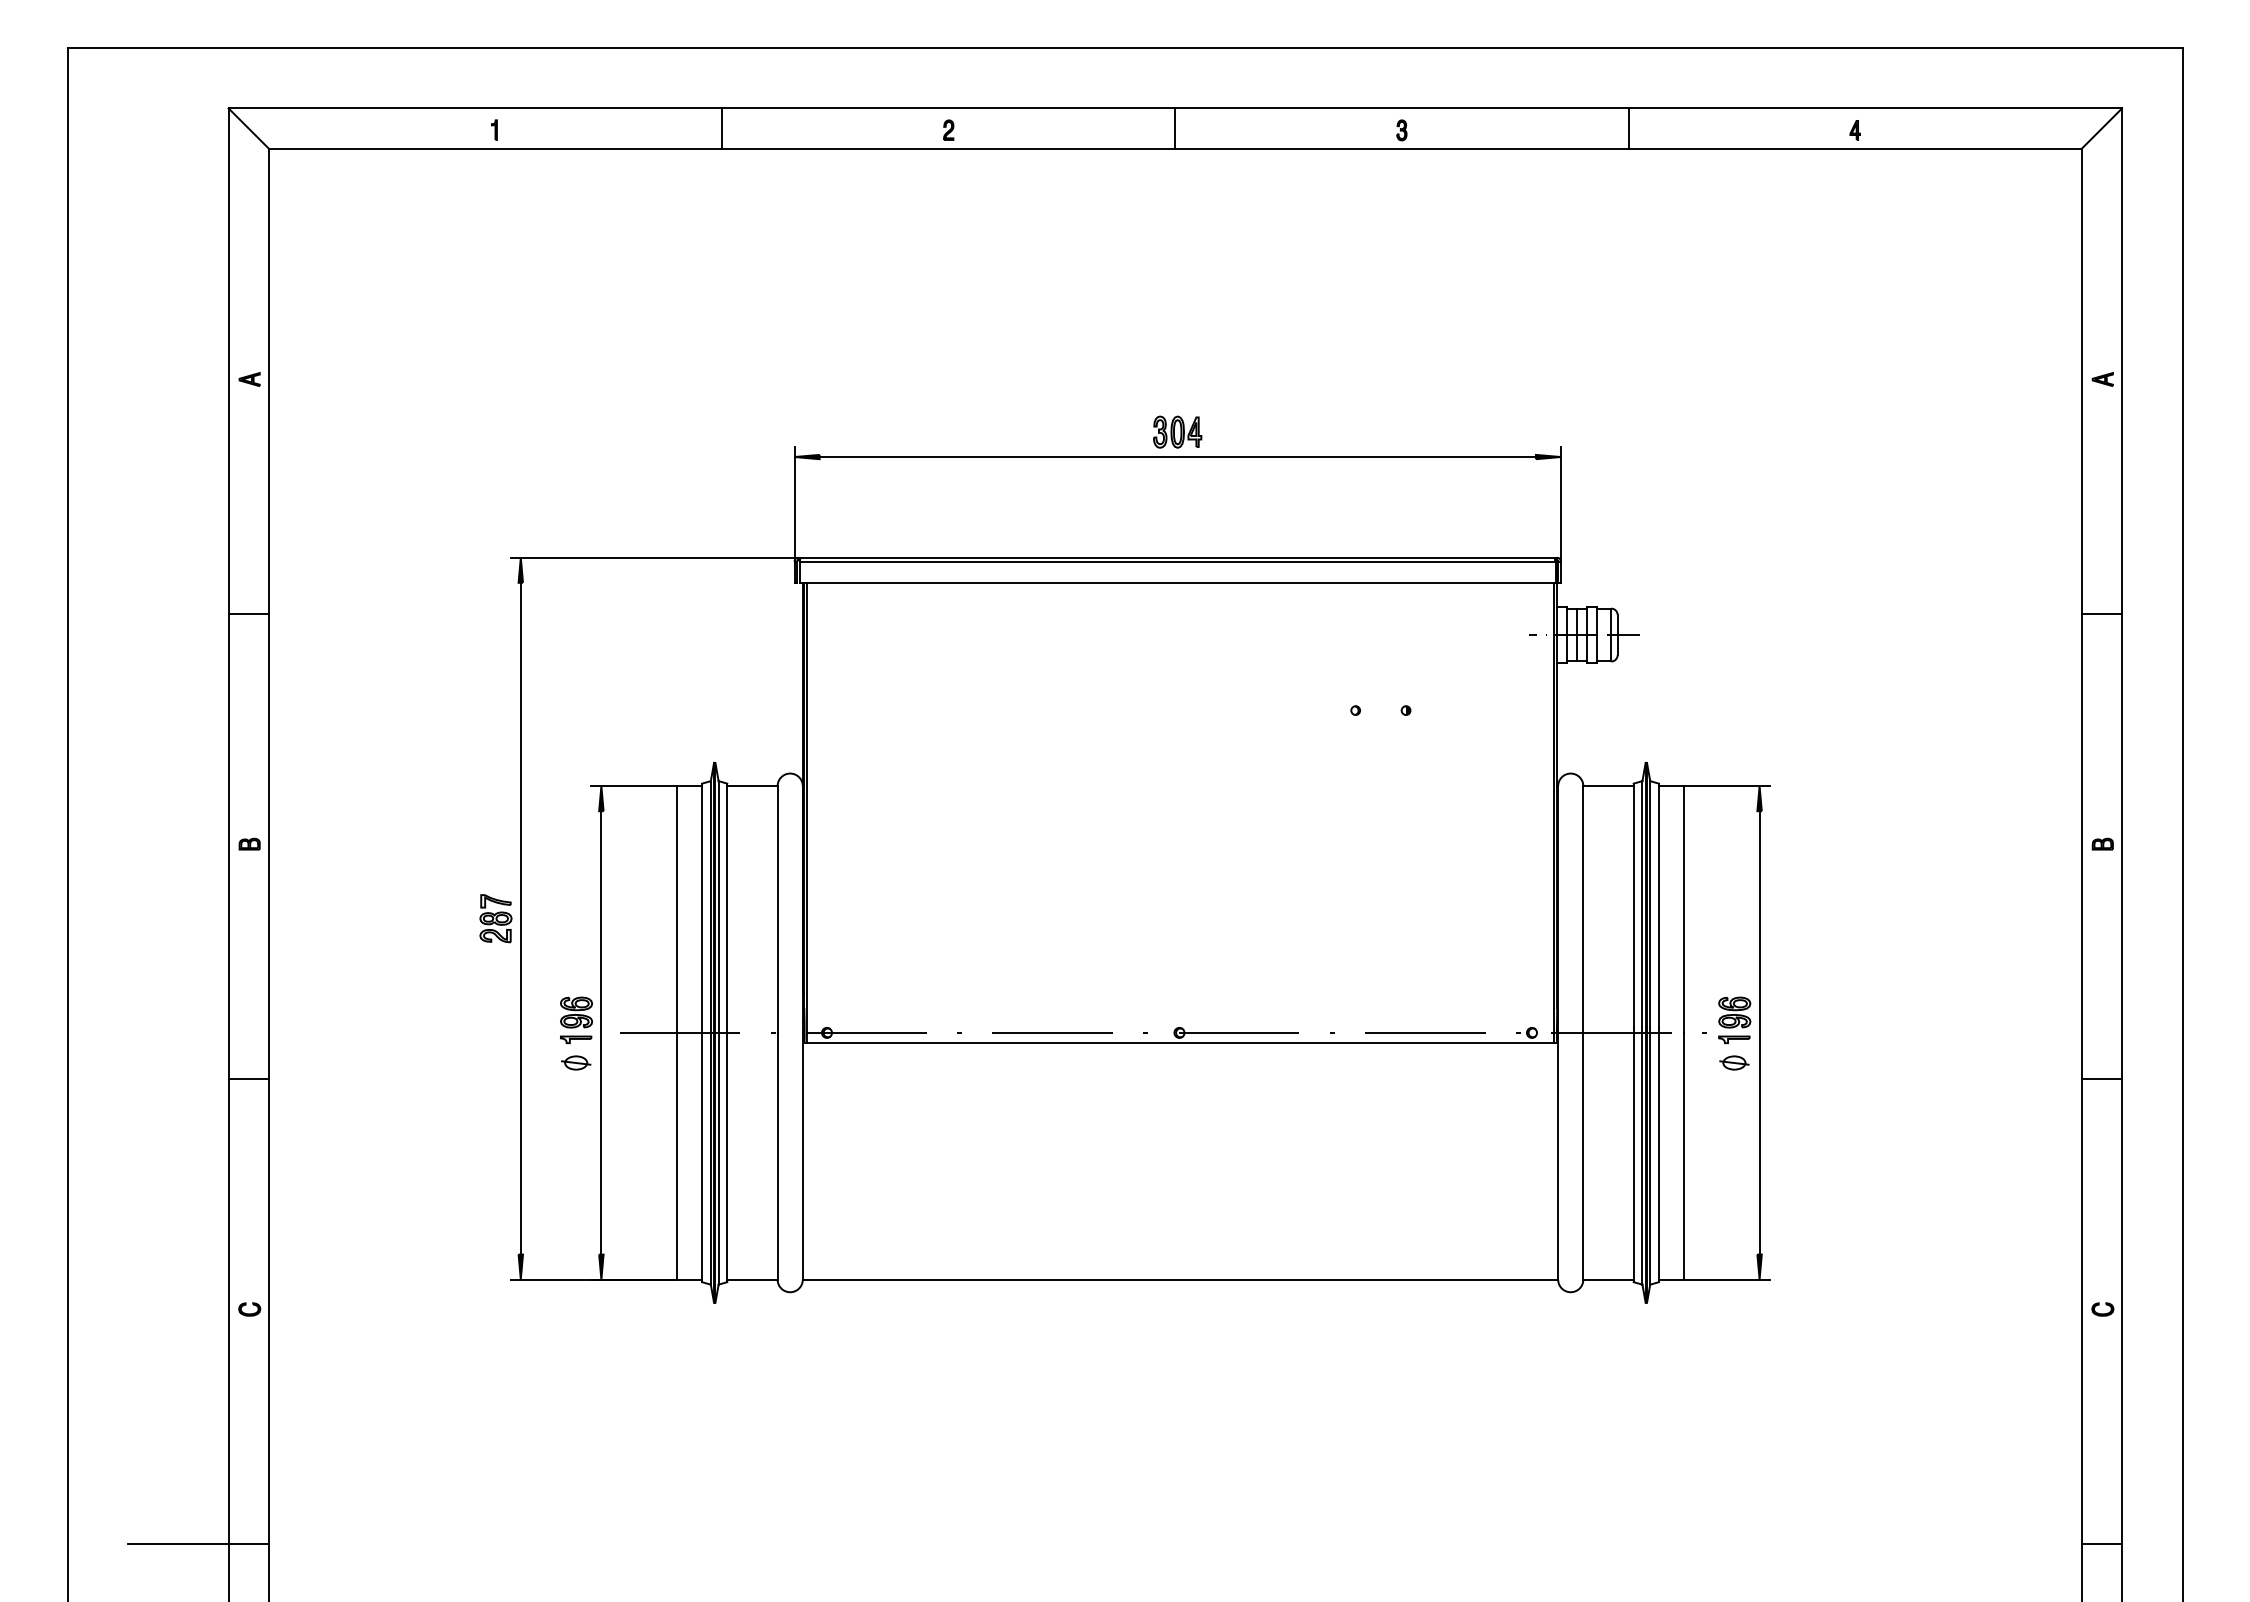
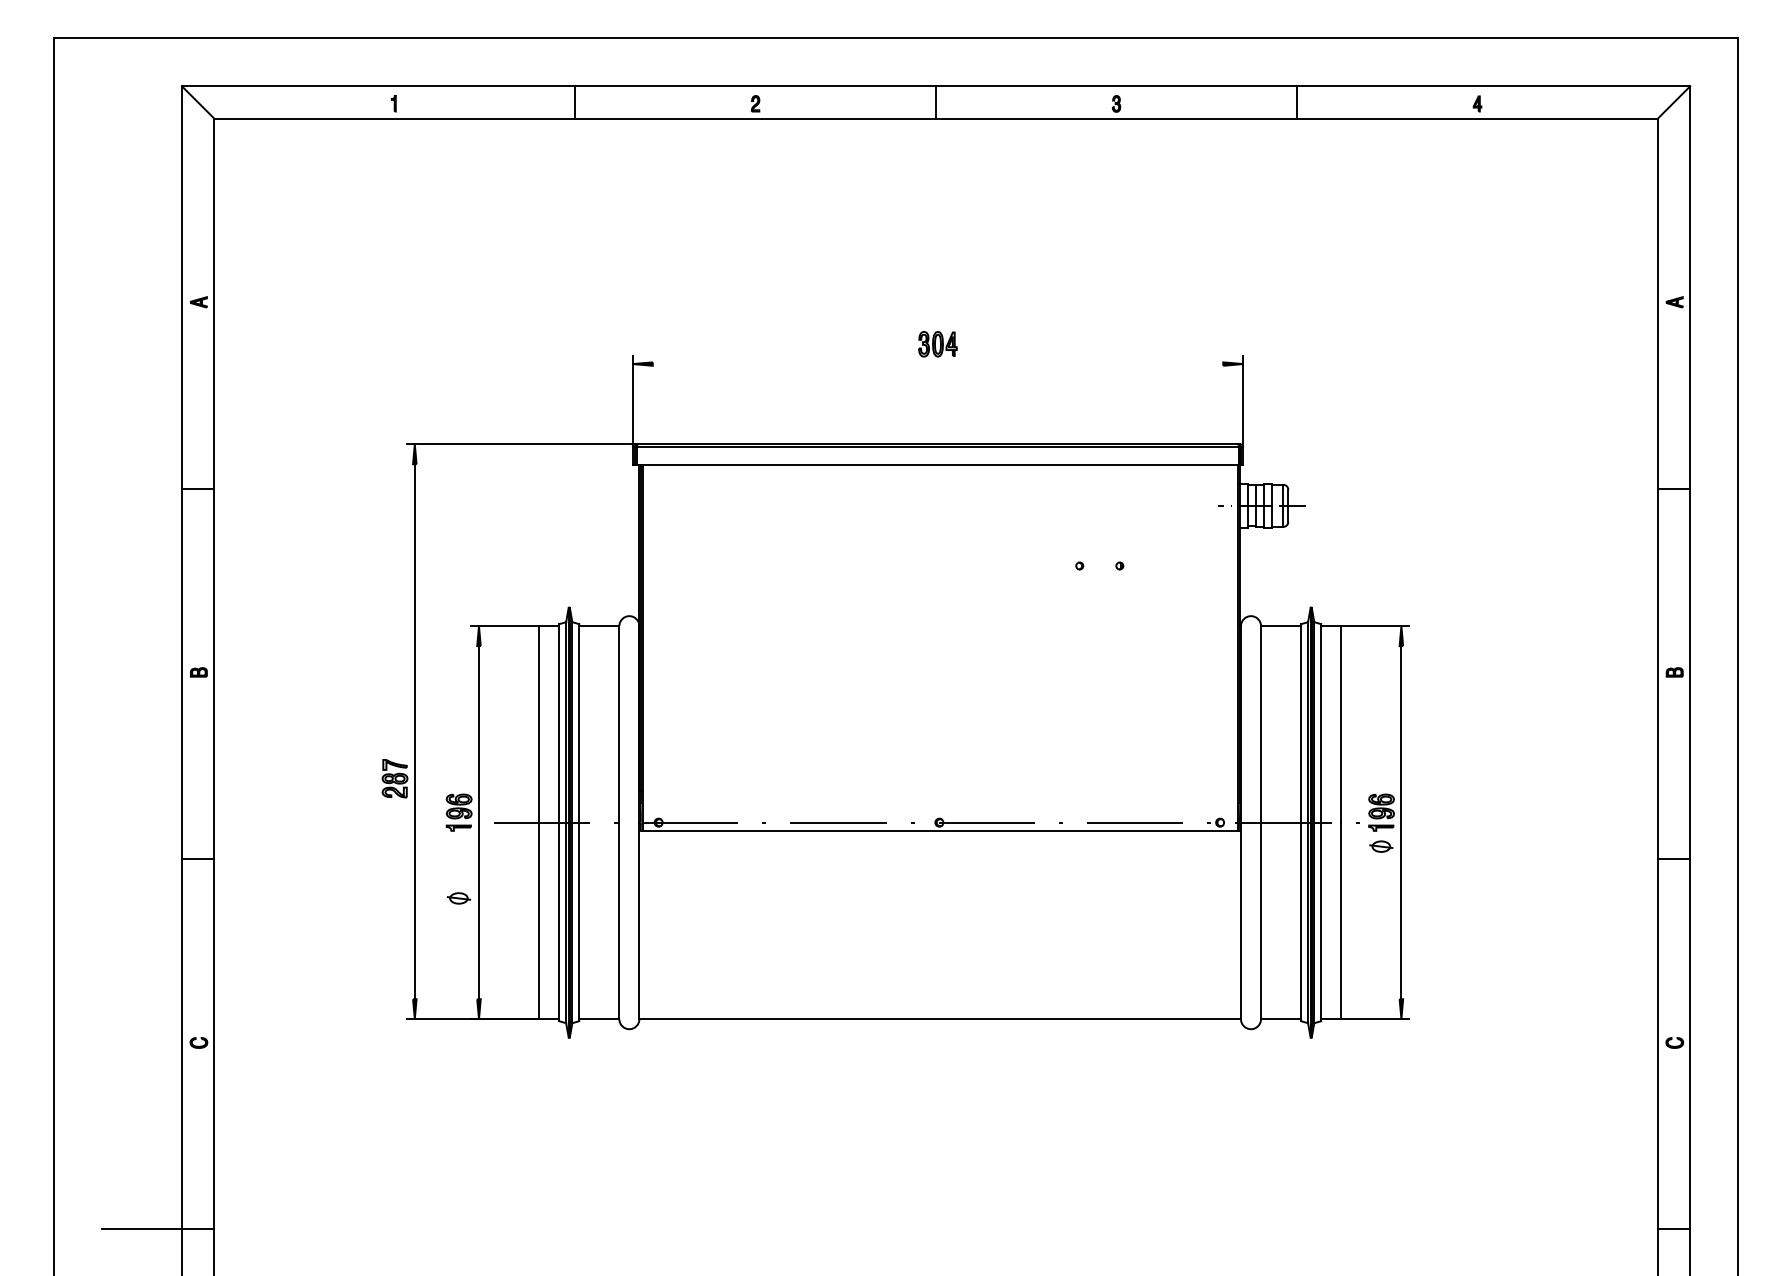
line: (1177, 457) -> (937, 364), removed
part: (495, 918) -> (394, 778), moved
part: (576, 1062) -> (459, 898), moved

